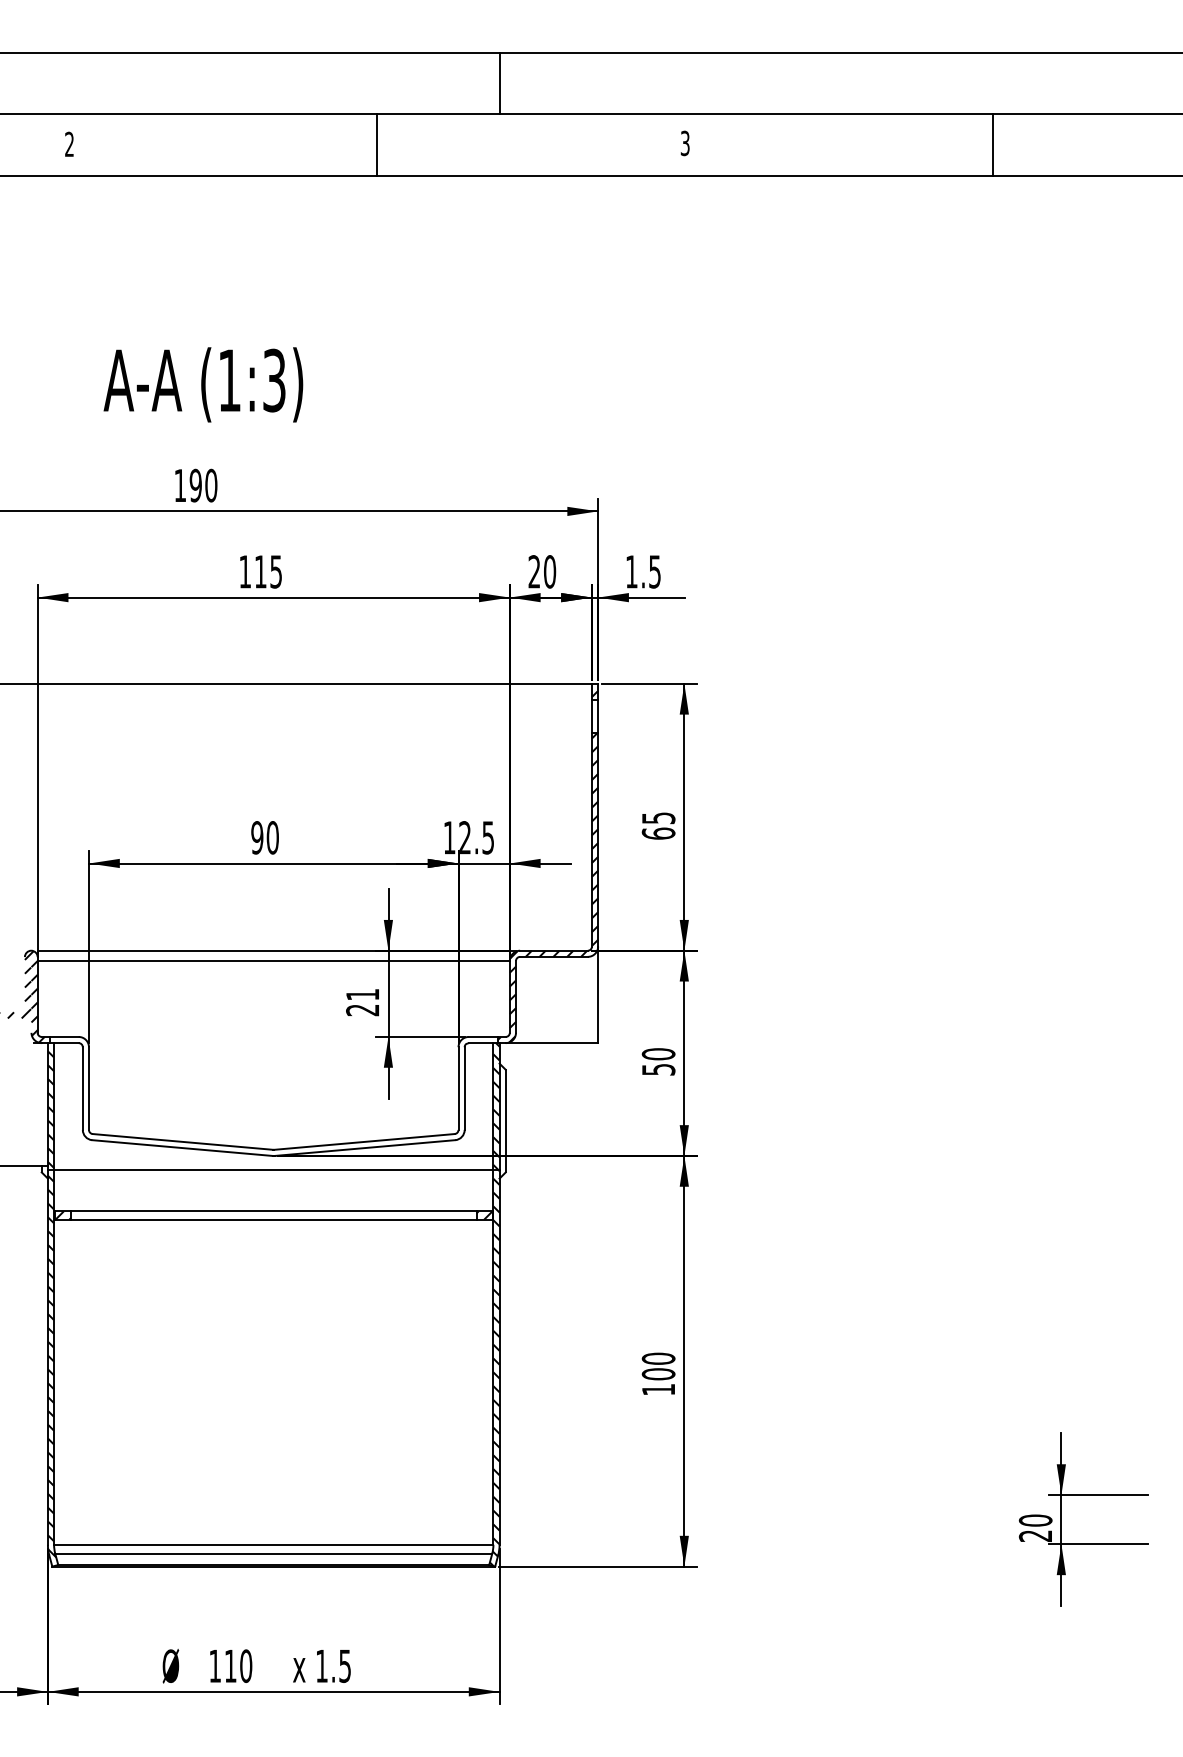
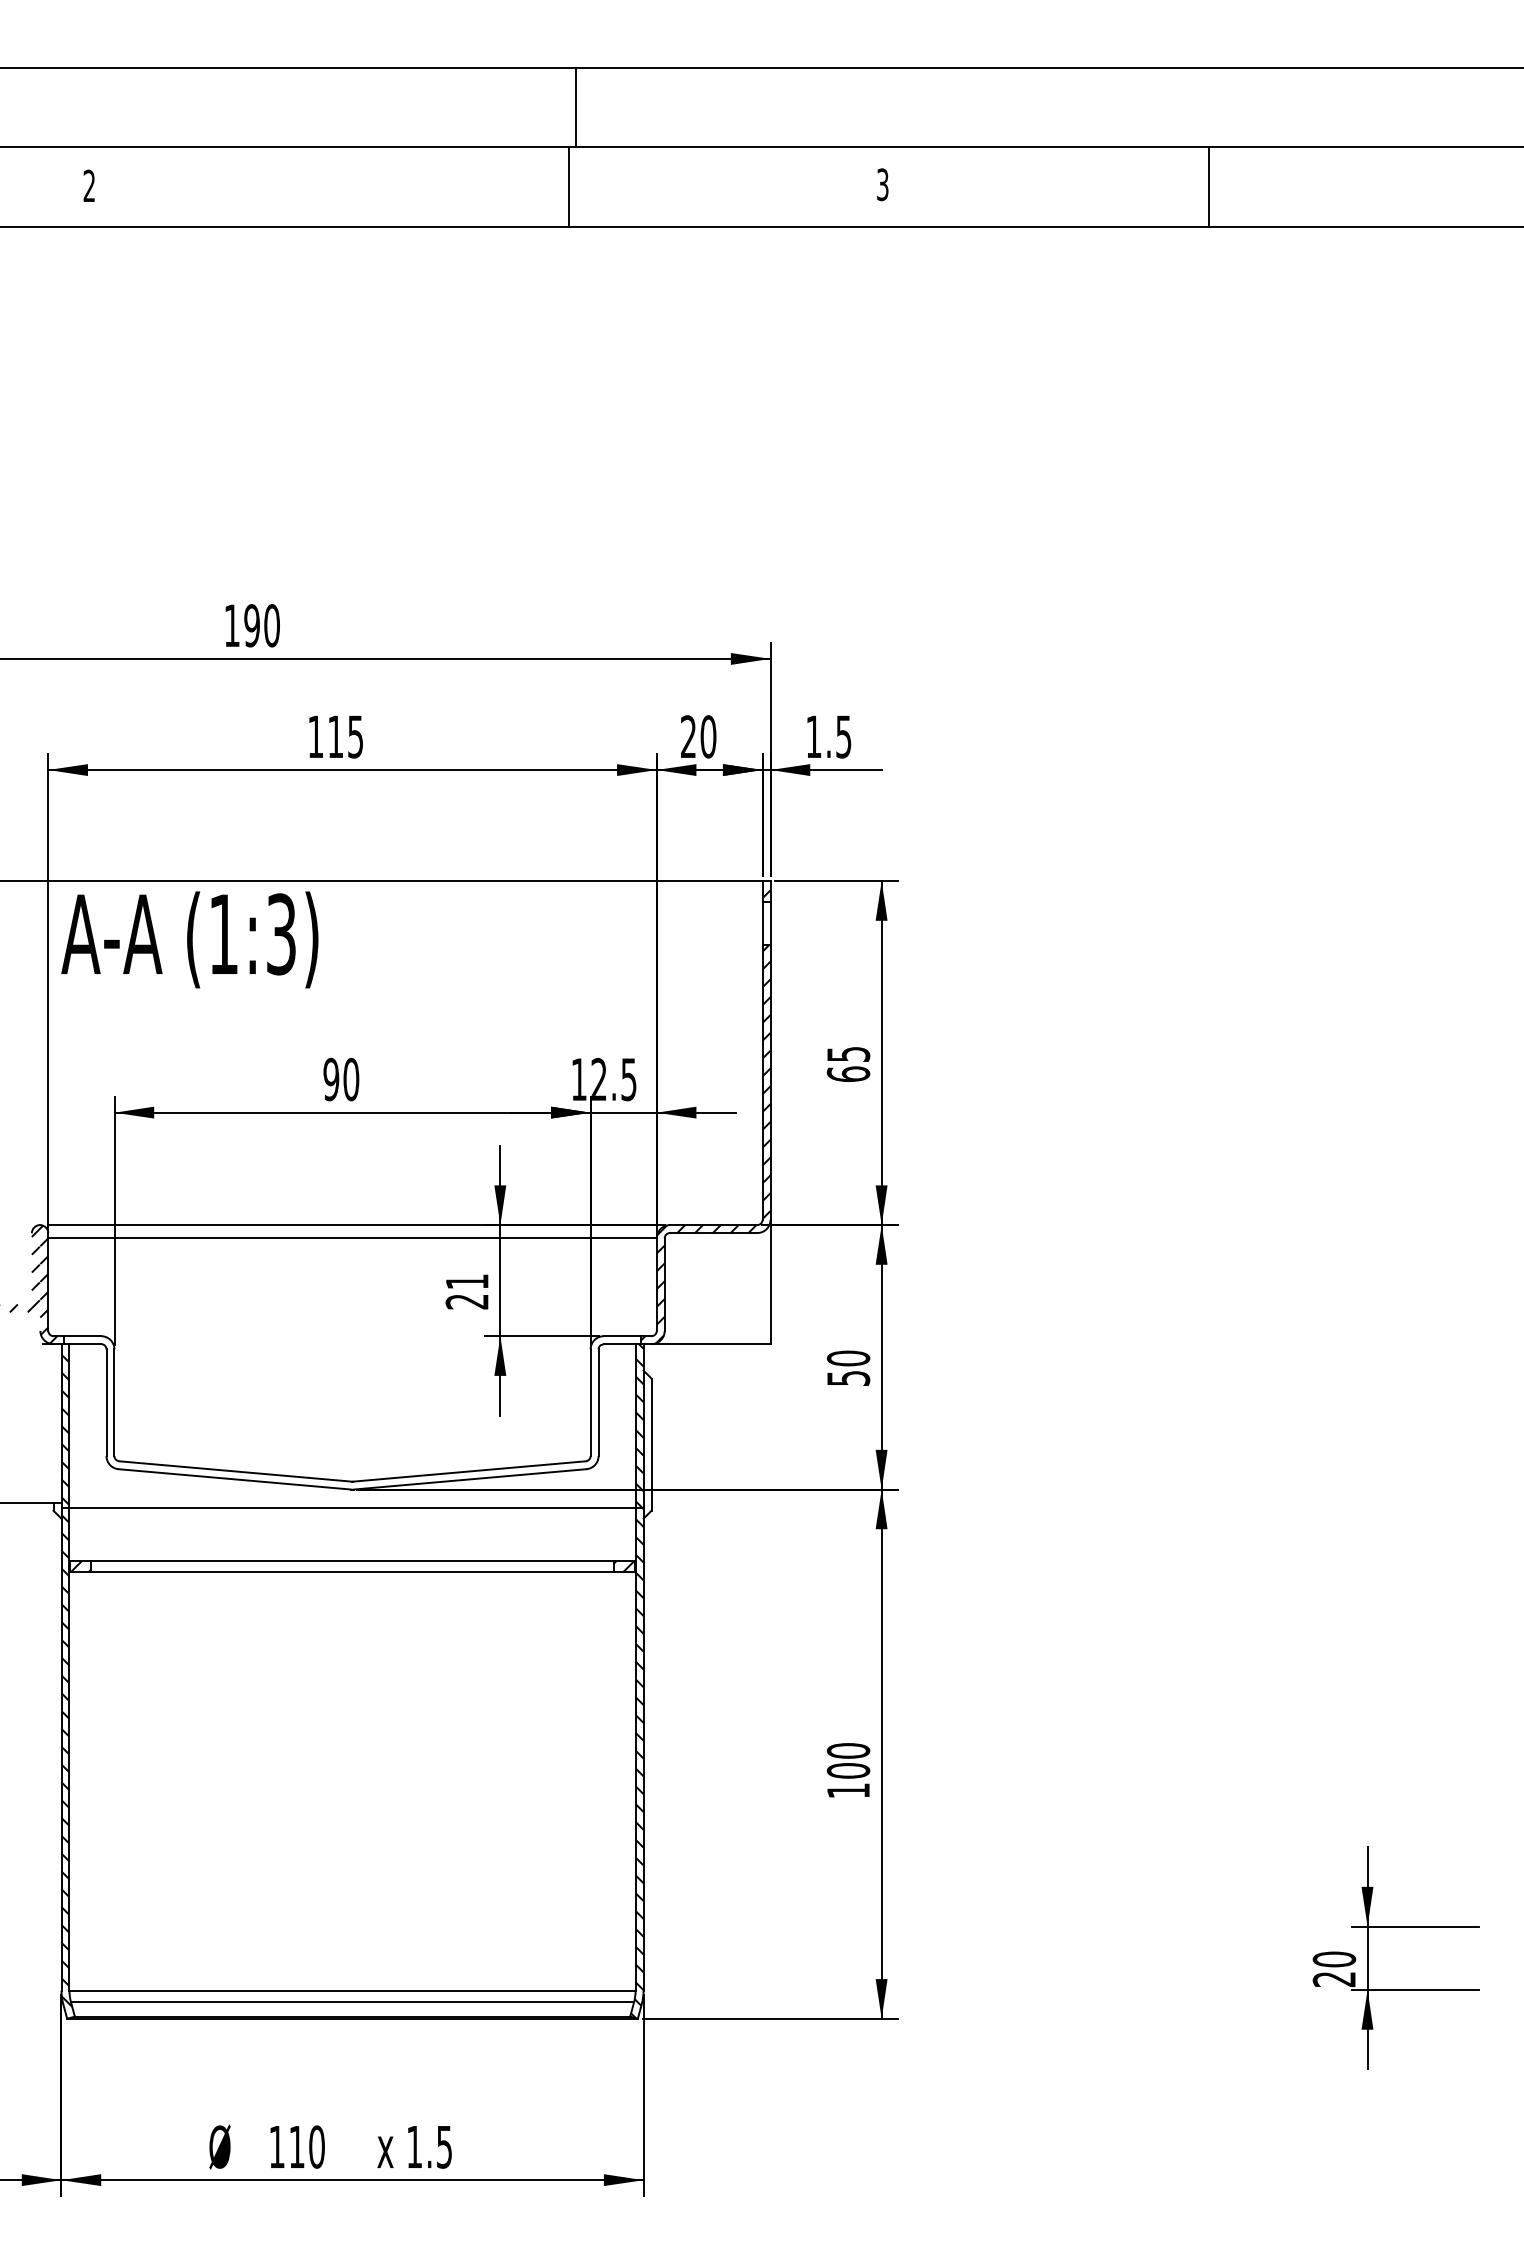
line: (500, 83) -> (575, 107), moved
line: (376, 144) -> (568, 186), moved
line: (993, 144) -> (1209, 186), moved
text: (203, 384) -> (189, 939), moved

